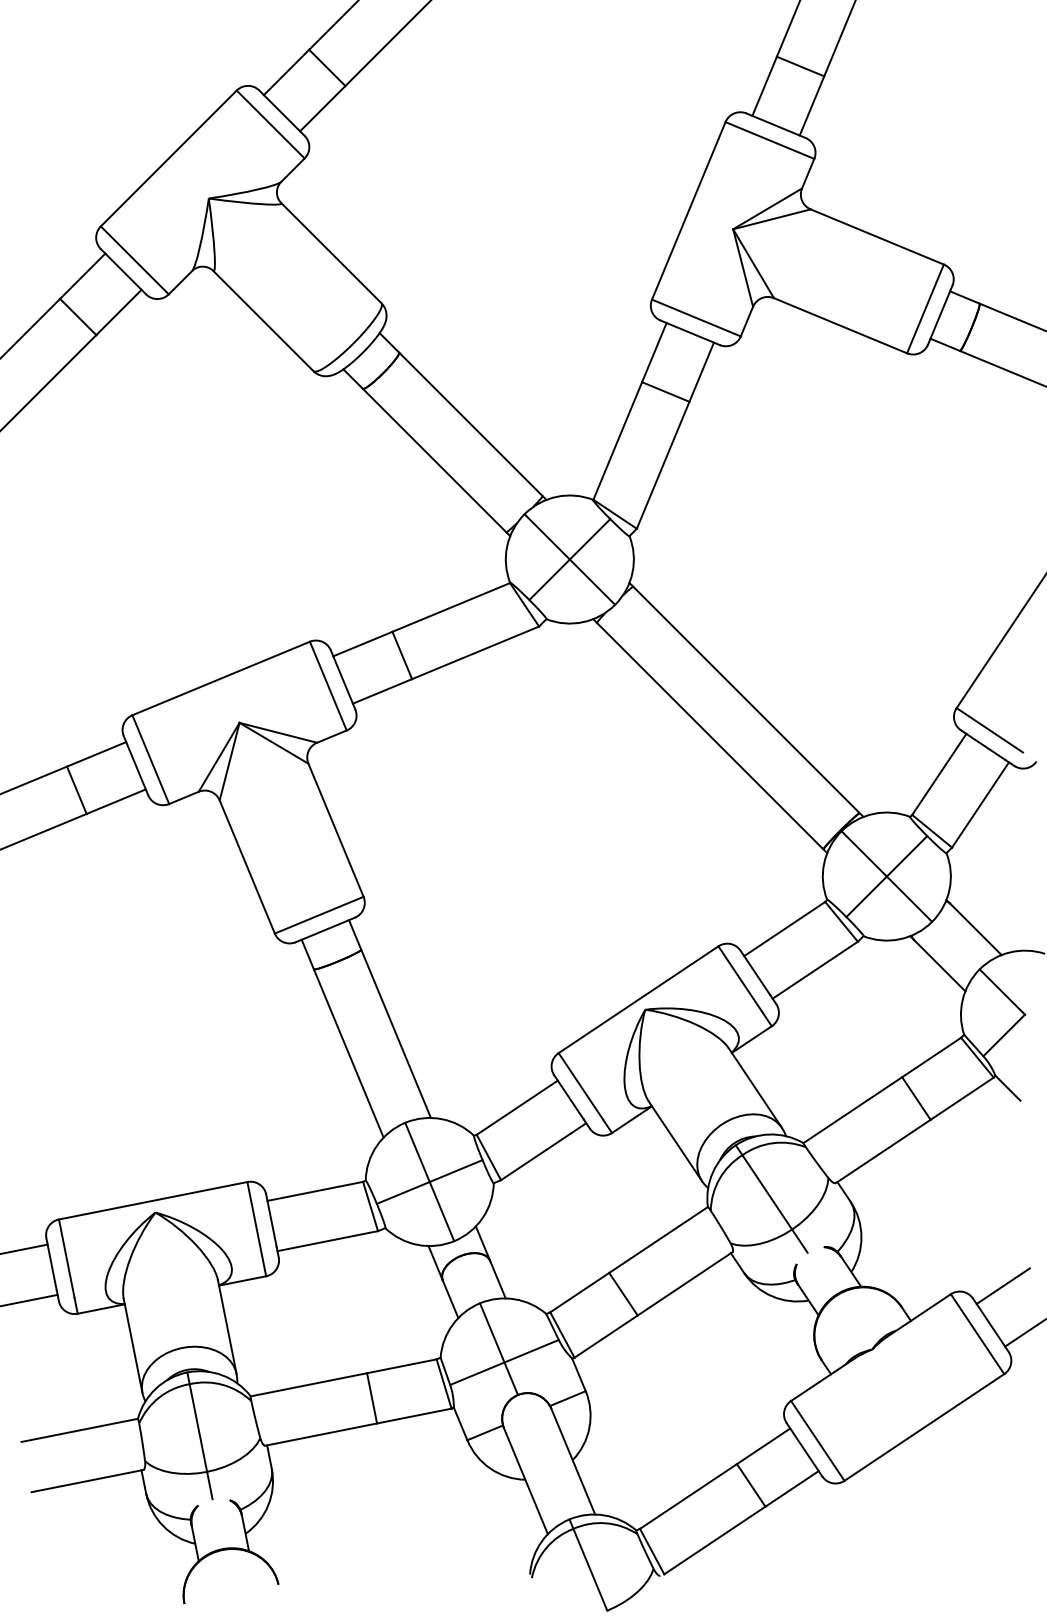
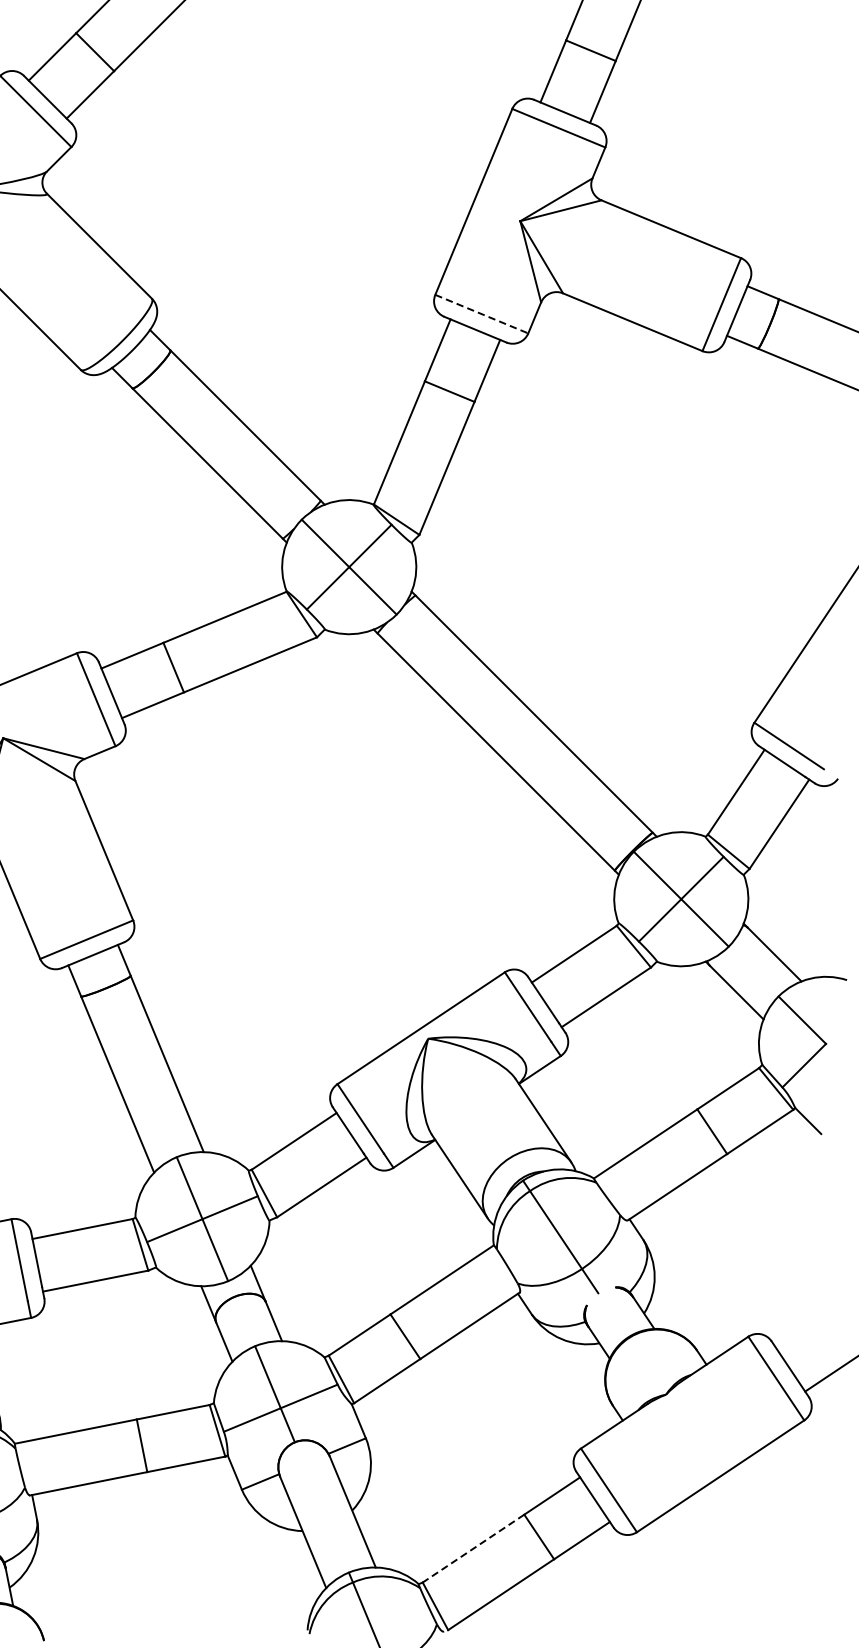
line: (696, 318) -> (481, 314), solid -> dashed
line: (1002, 1285) -> (802, 1327), removed
line: (688, 1496) -> (473, 1548), solid -> dashed

